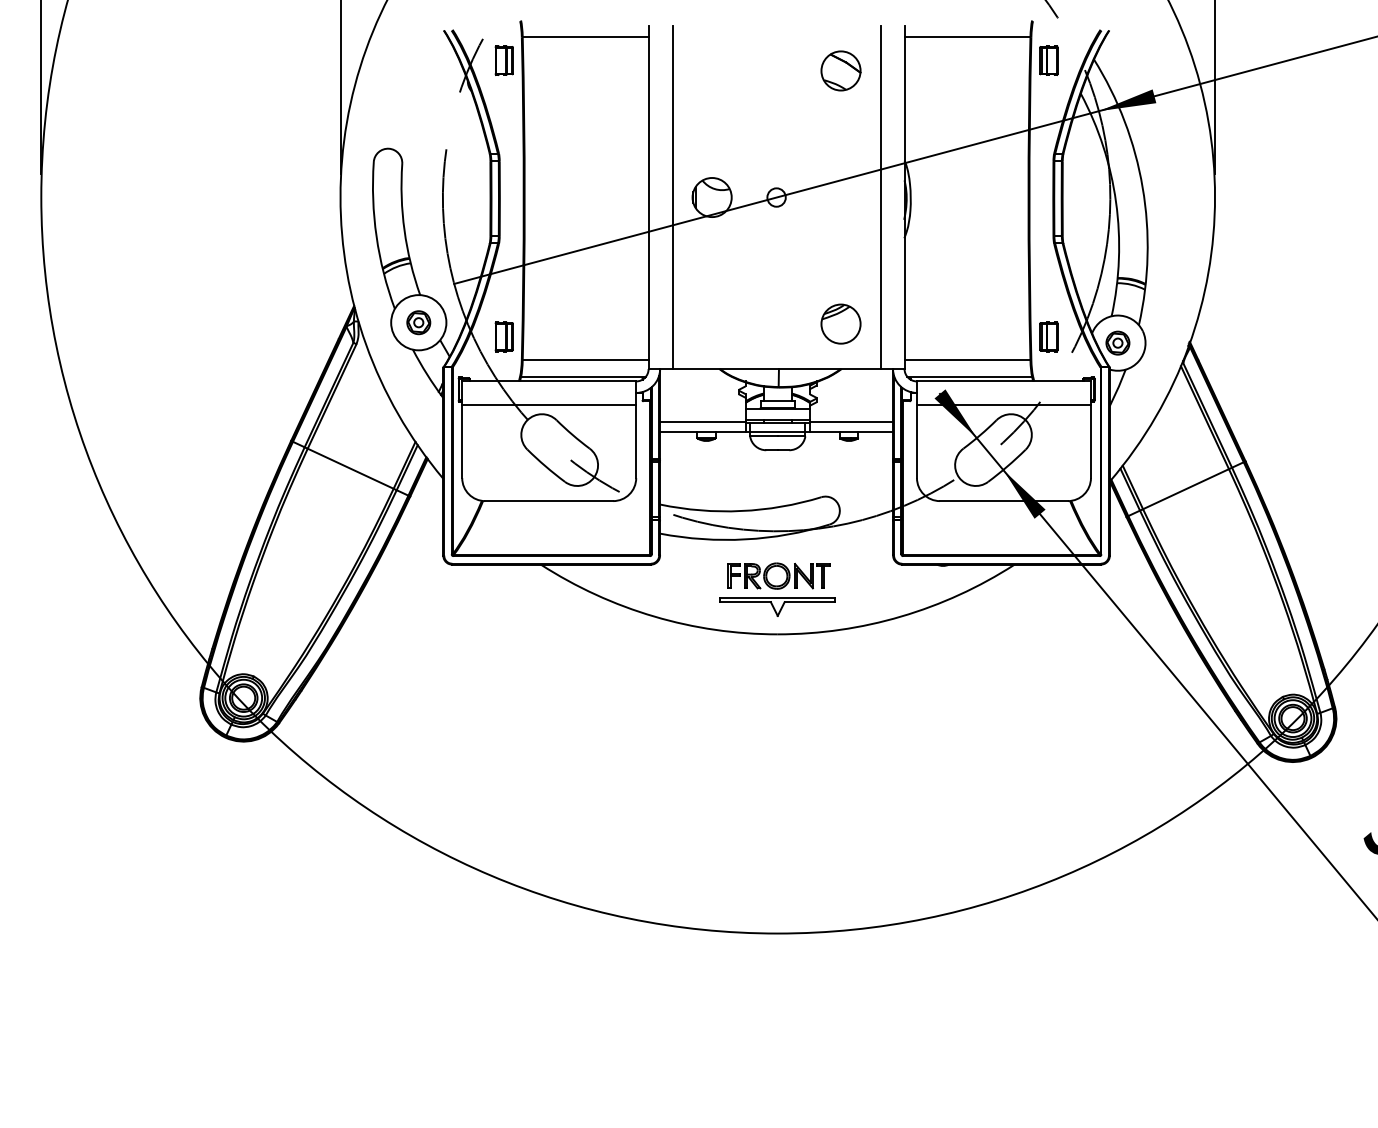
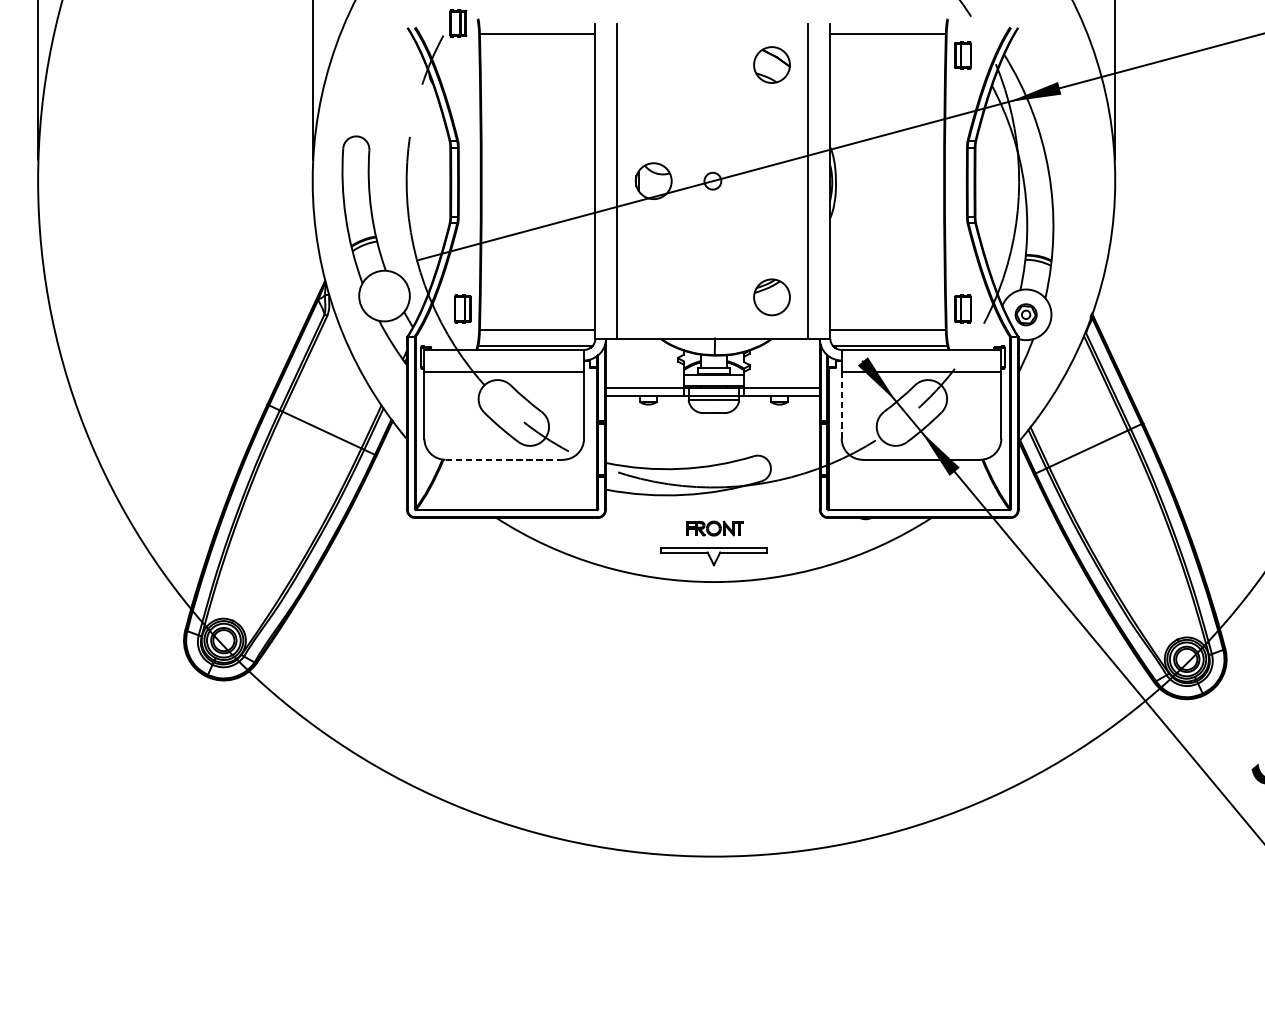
part: (503, 60) -> (457, 23), moved
part: (418, 322) -> (384, 295), removed
line: (916, 441) -> (841, 405), solid -> dashed
line: (549, 501) -> (504, 460), solid -> dashed
part: (778, 575) -> (714, 528), size x0.6

